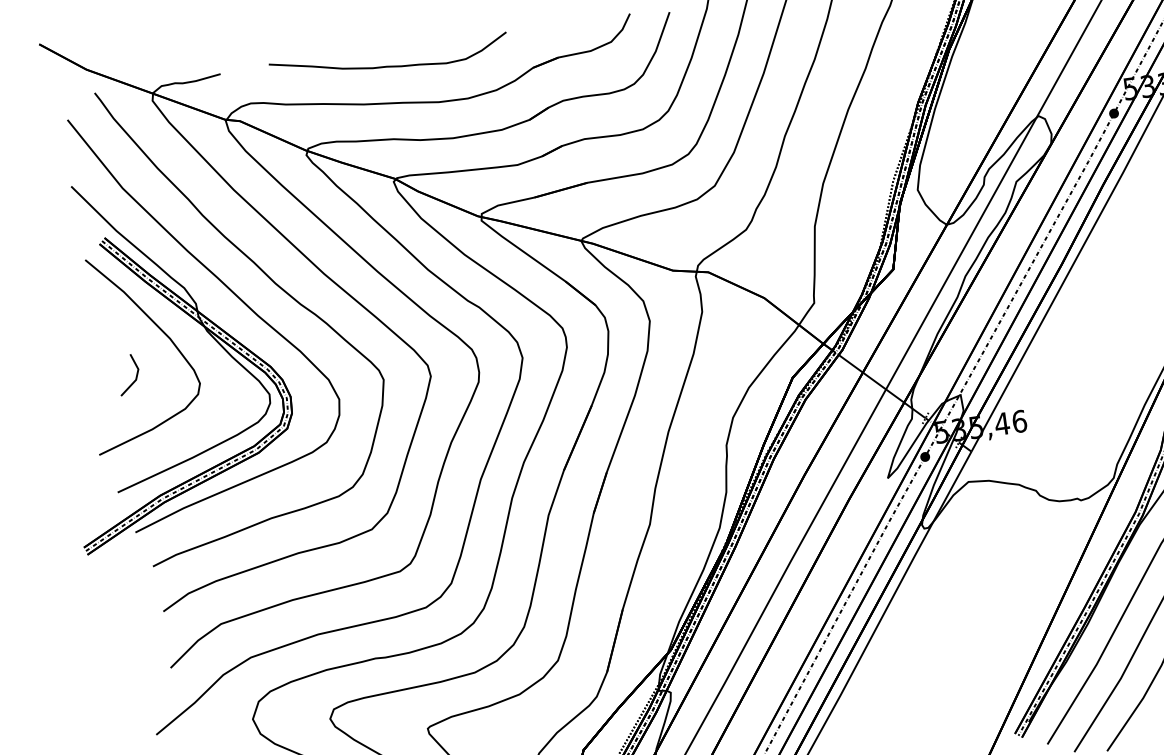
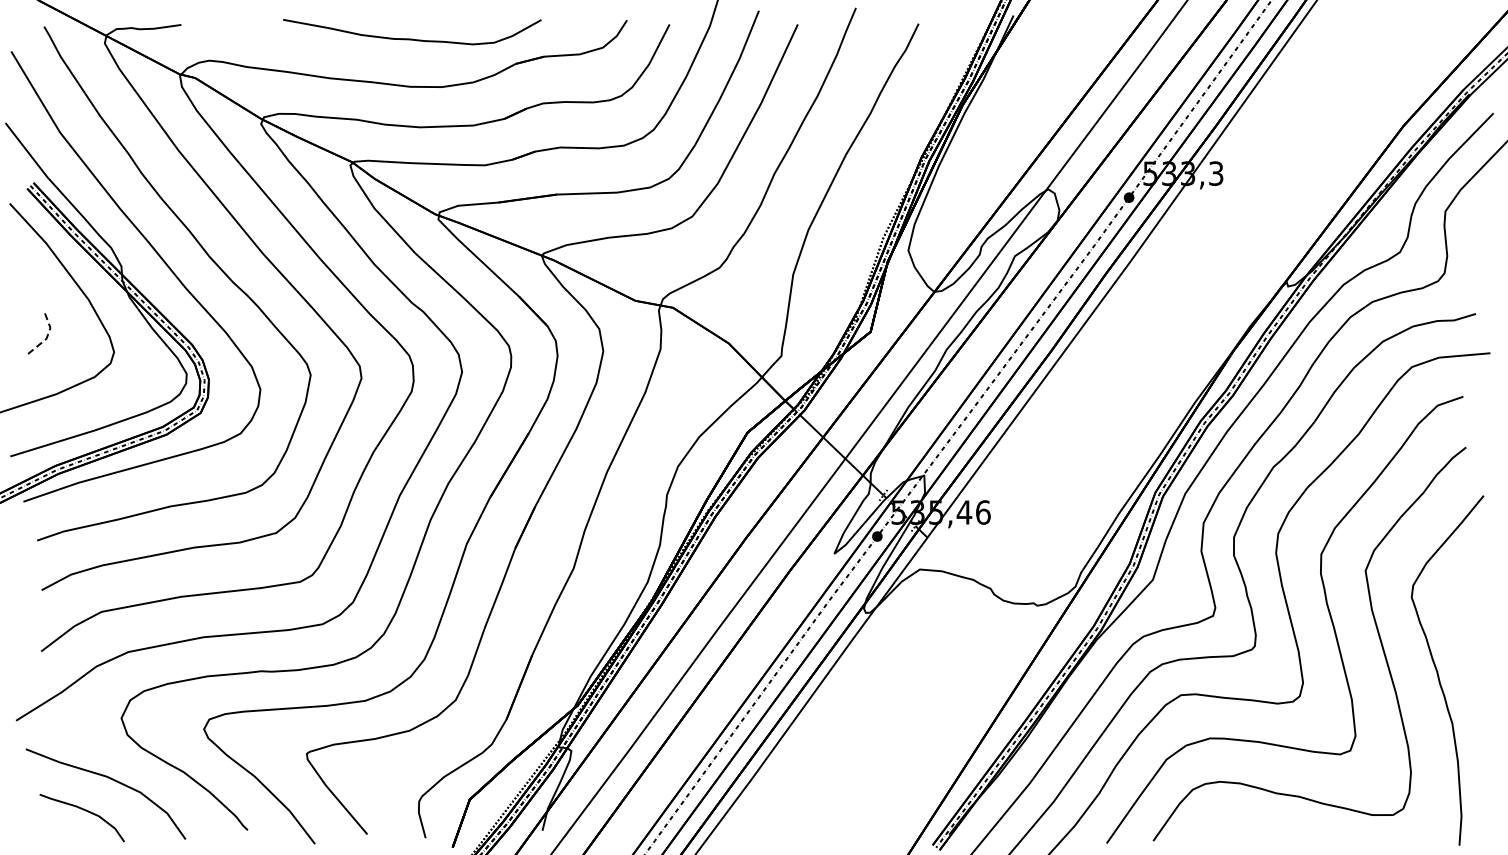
curve: (390, 65) -> (412, 38), moved
line: (136, 376) -> (47, 335), solid -> dashed

